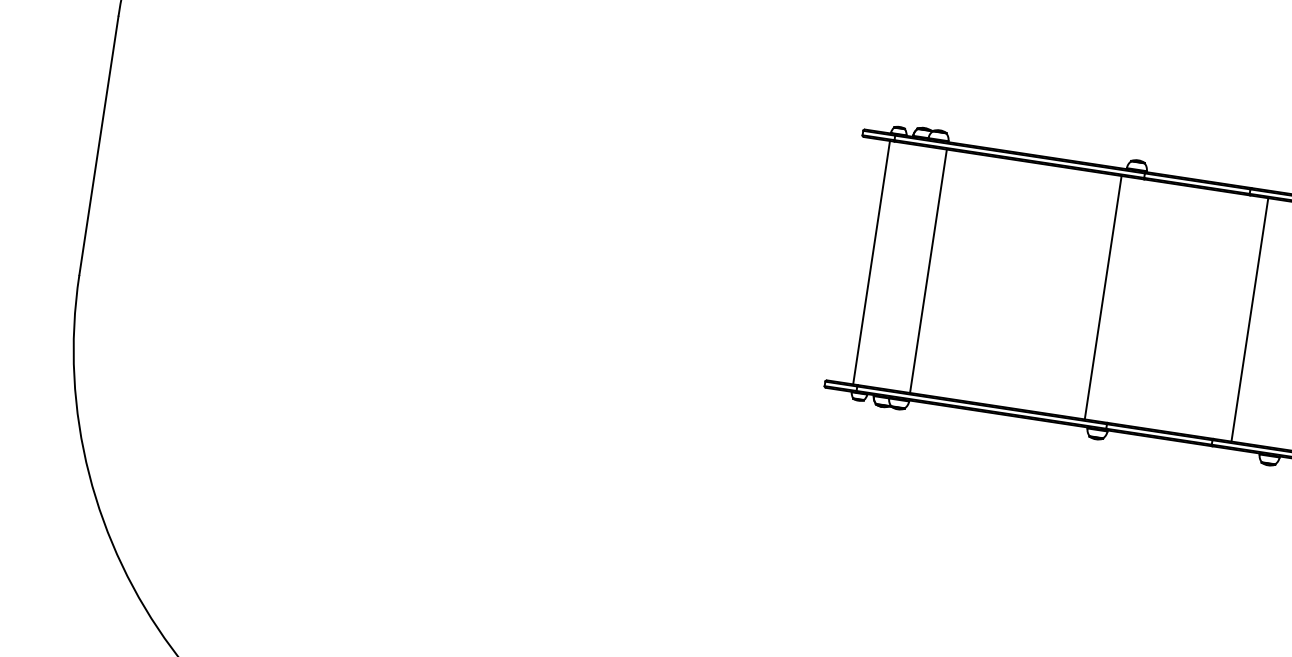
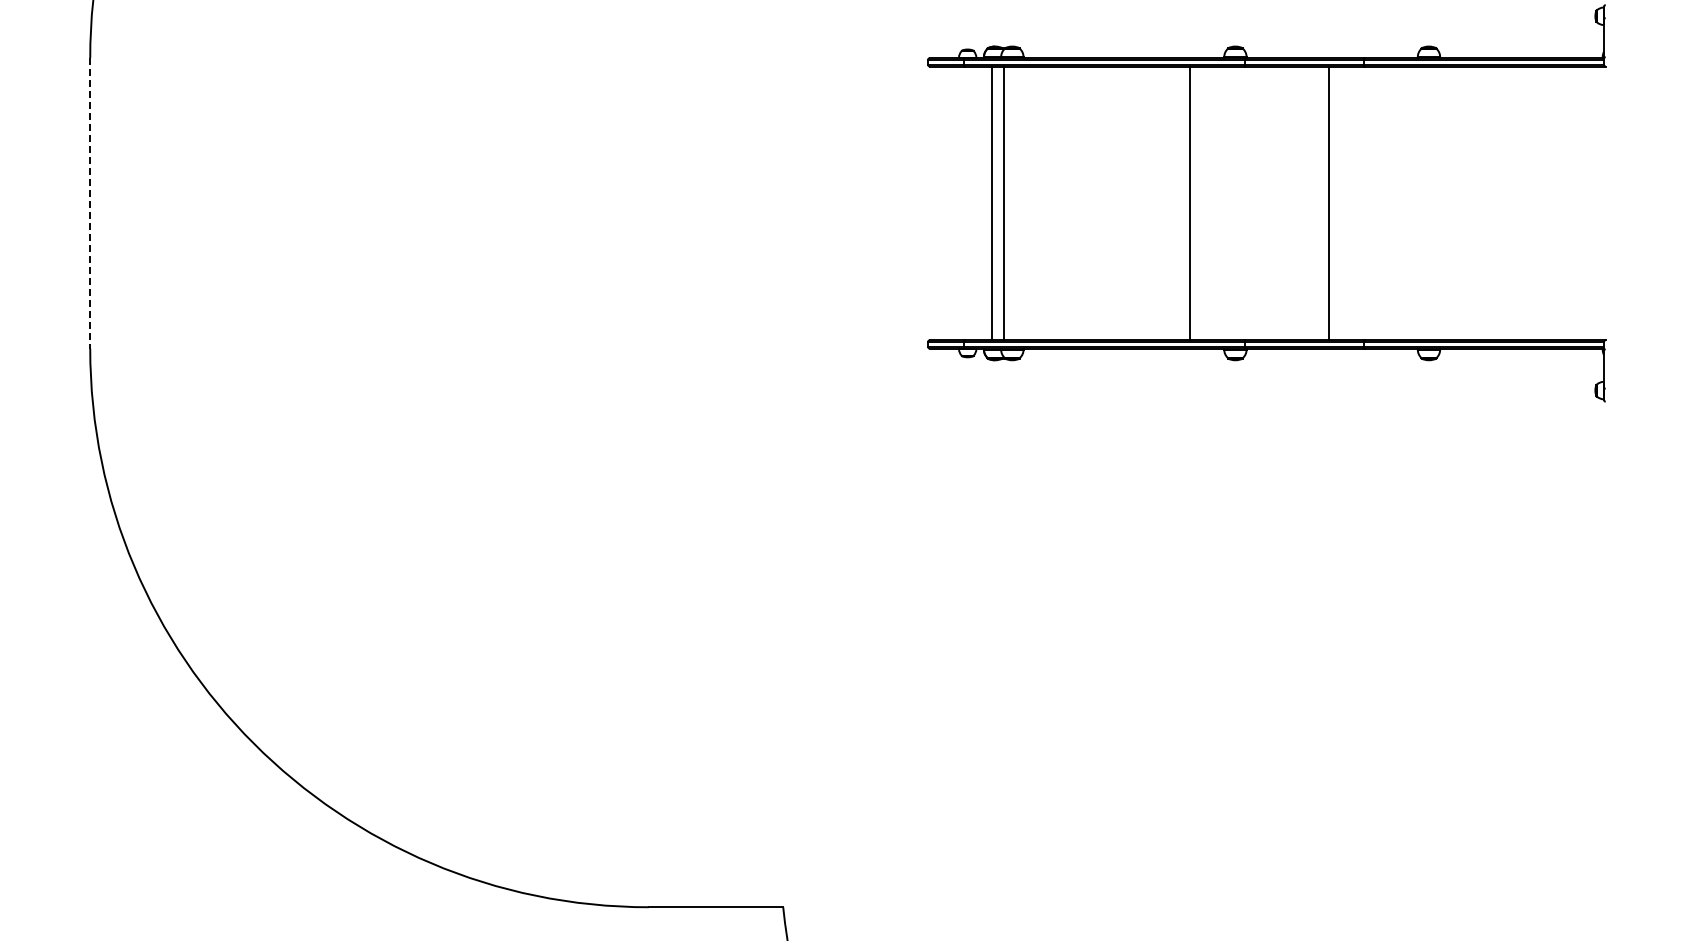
line: (99, 145) -> (90, 203), solid -> dashed
line: (871, 262) -> (1004, 203), moved
line: (928, 271) -> (992, 203), moved
line: (1103, 297) -> (1189, 203), moved
line: (1249, 319) -> (1328, 203), moved

